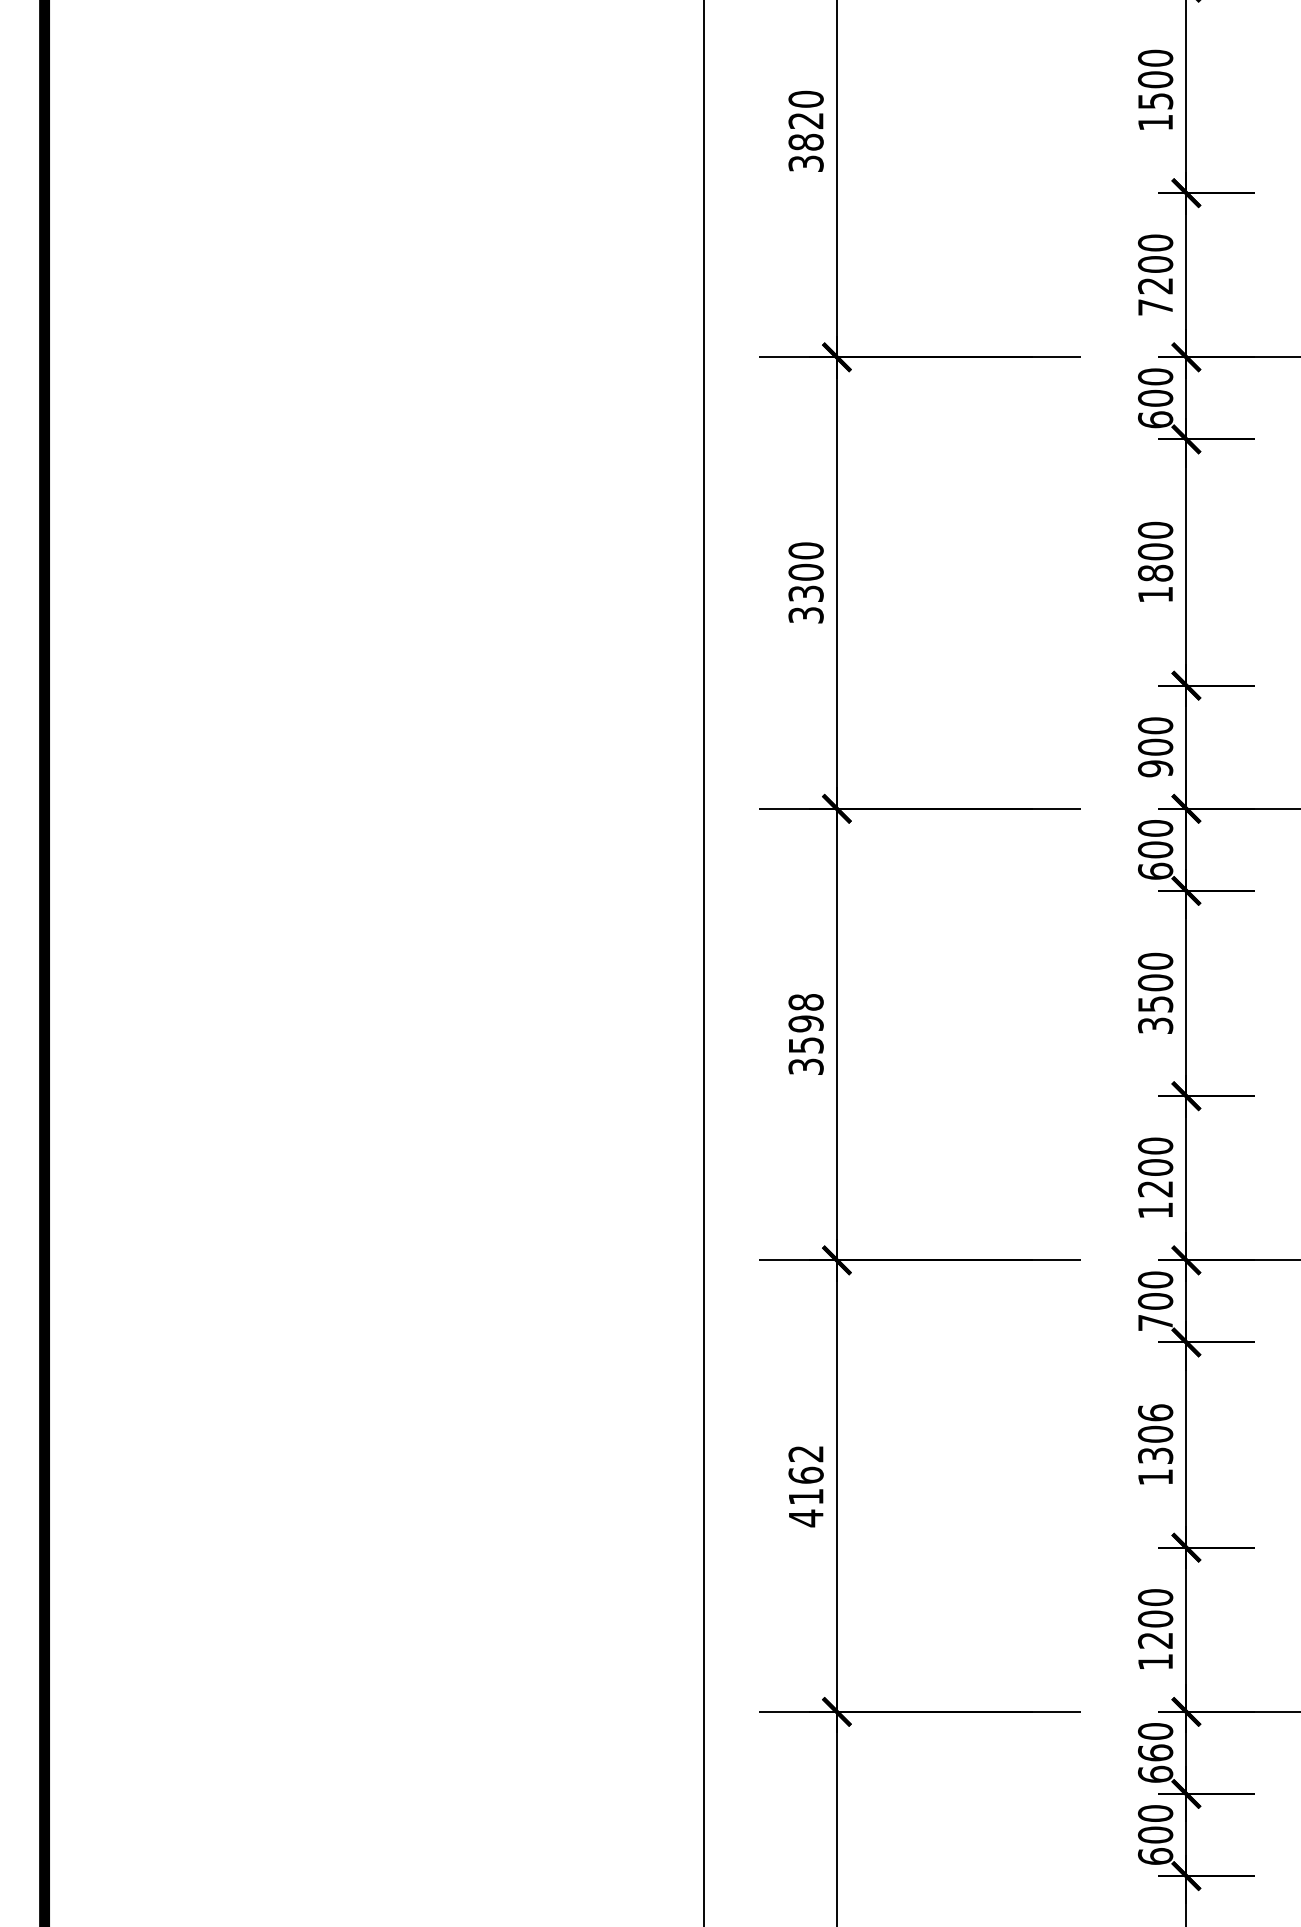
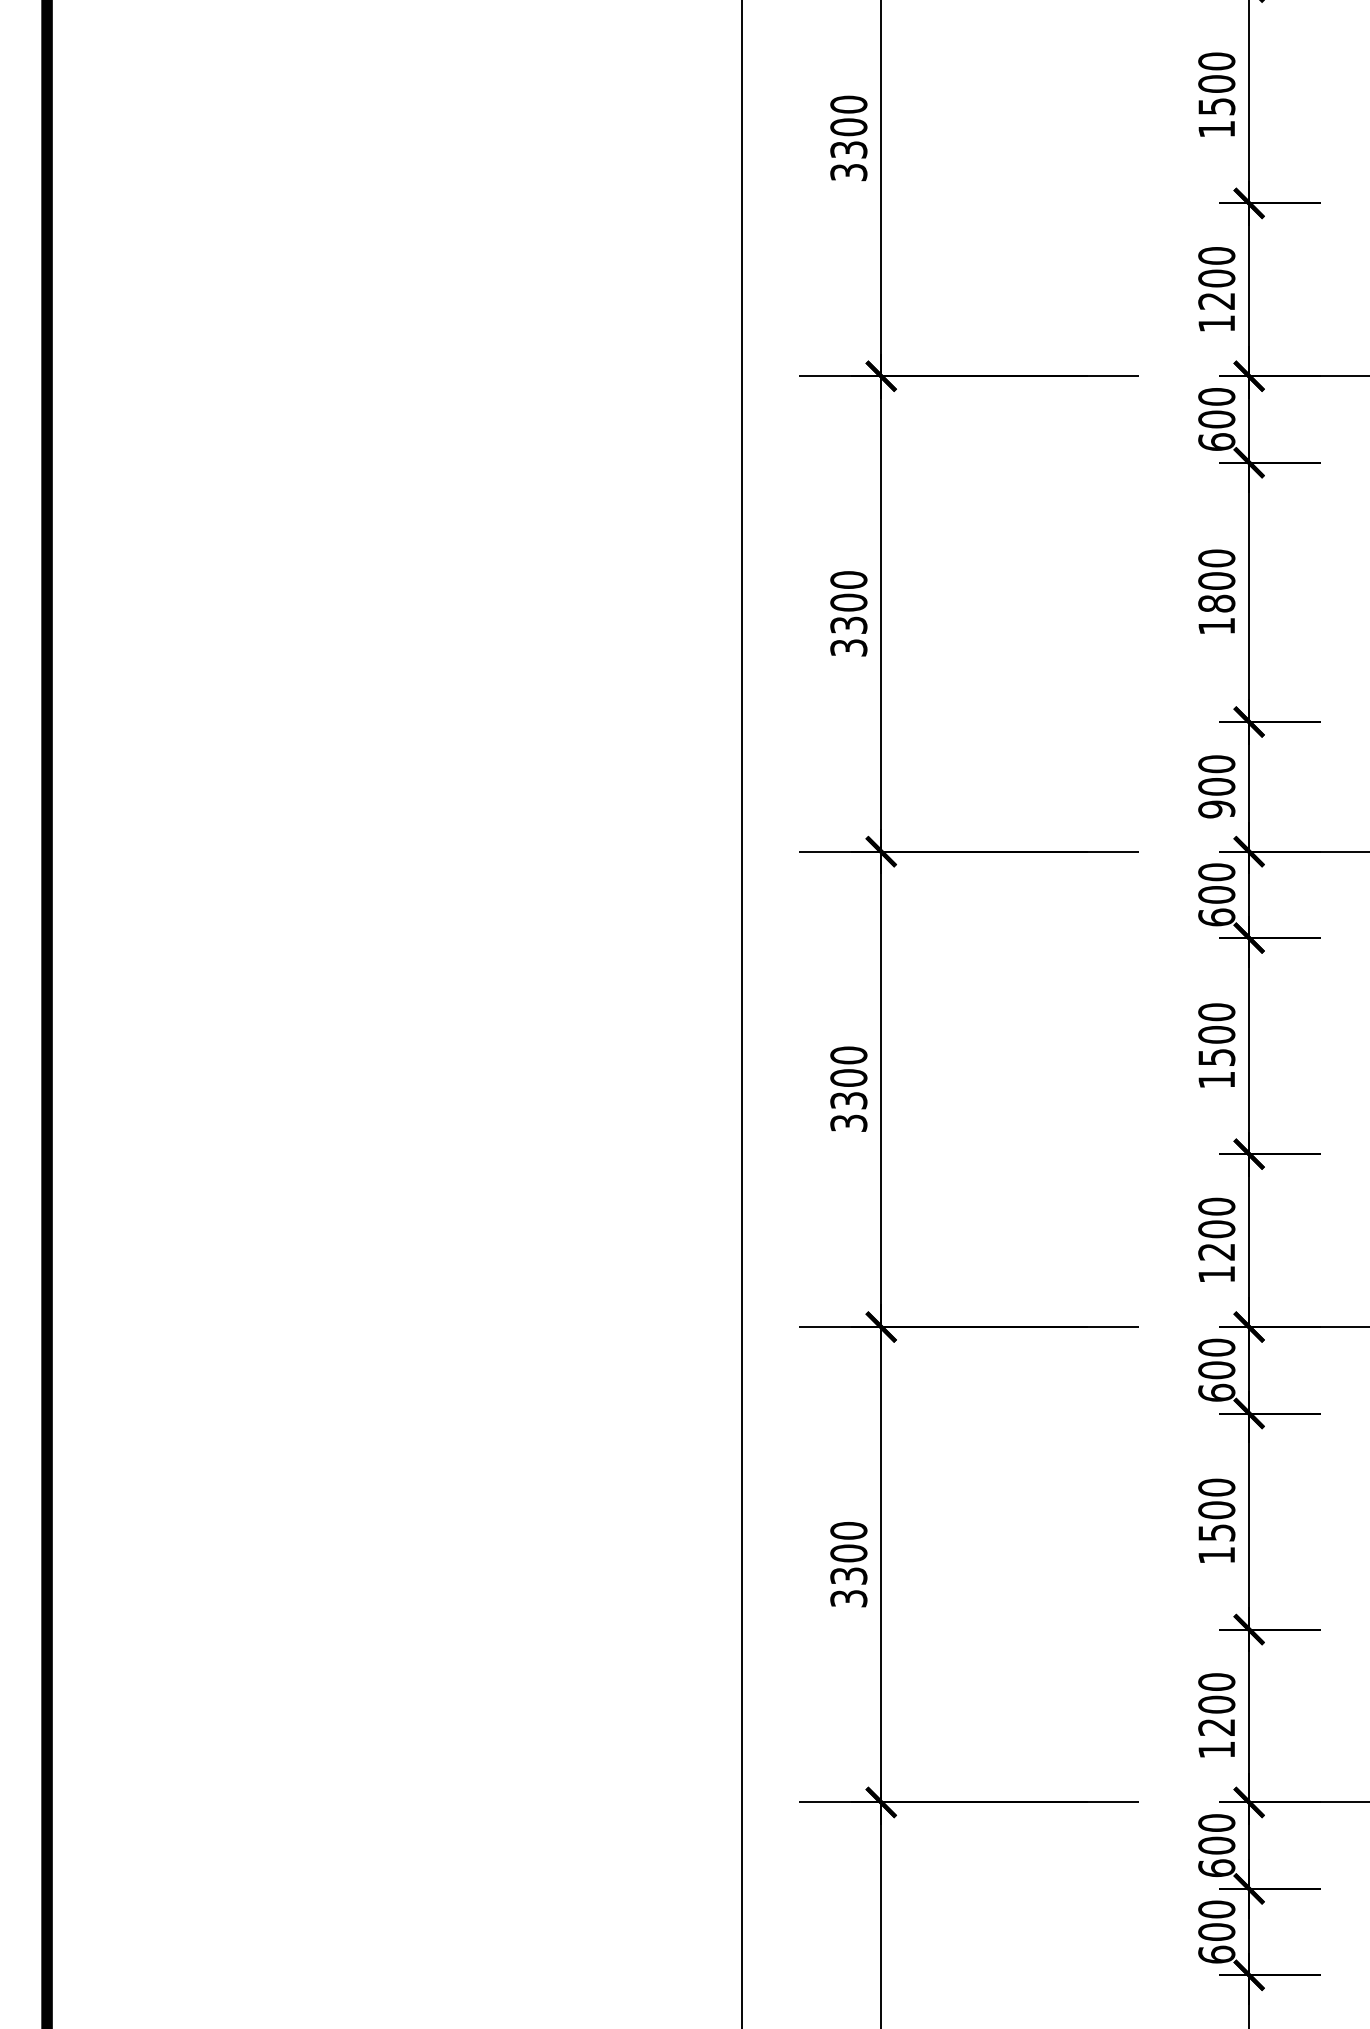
text: (805, 131) -> (848, 138), 3820 -> 3300
text: (1155, 307) -> (1216, 323), 7200 -> 1200
text: (805, 1023) -> (848, 1077), 3598 -> 3300
text: (1155, 1025) -> (1216, 1079), 3500 -> 1500
text: (1155, 1322) -> (1216, 1392), 700 -> 600
text: (1155, 1433) -> (1216, 1509), 1306 -> 1500
text: (805, 1486) -> (848, 1565), 4162 -> 3300
text: (1155, 1752) -> (1216, 1845), 660 -> 600

